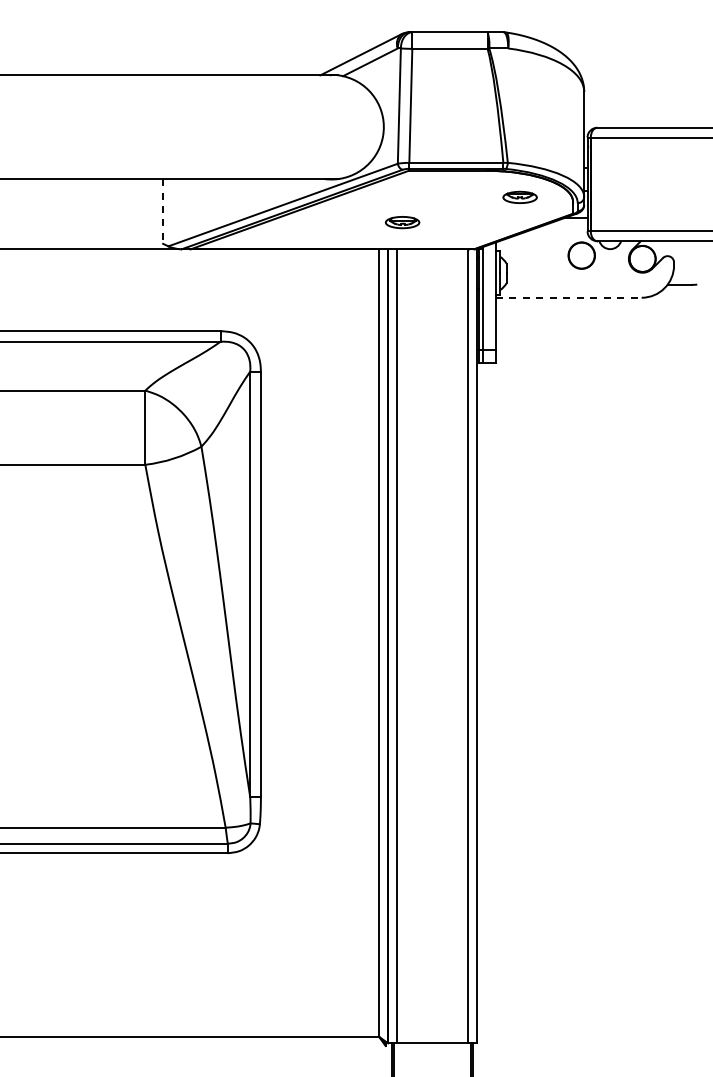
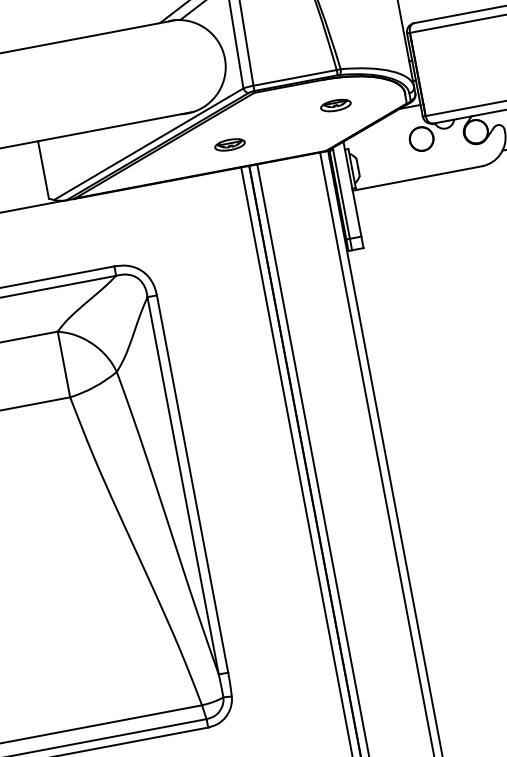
part: (519, 196) -> (335, 104), moved
line: (163, 211) -> (43, 169), dashed -> solid
part: (402, 222) -> (229, 144), moved
line: (568, 297) -> (416, 178), dashed -> solid

